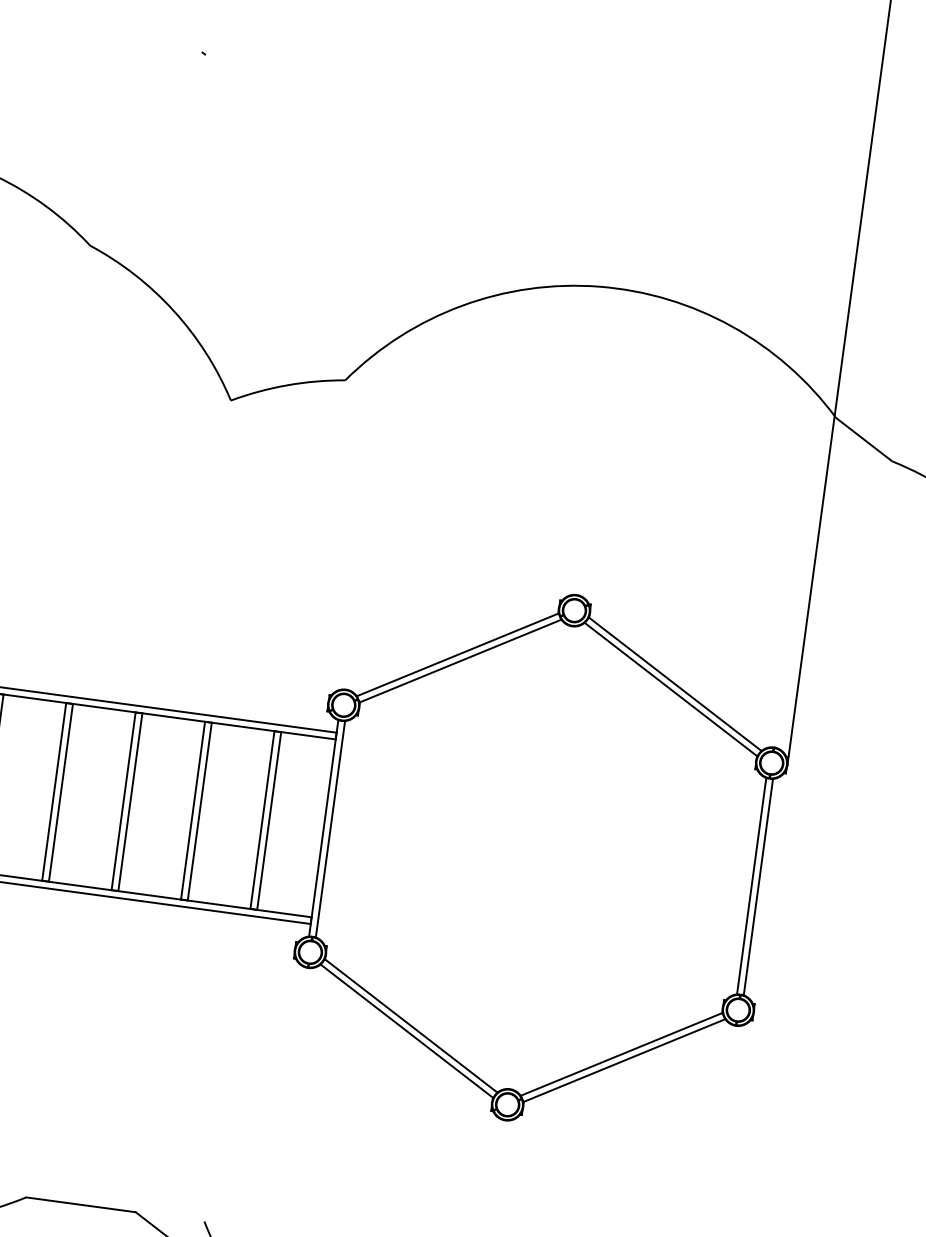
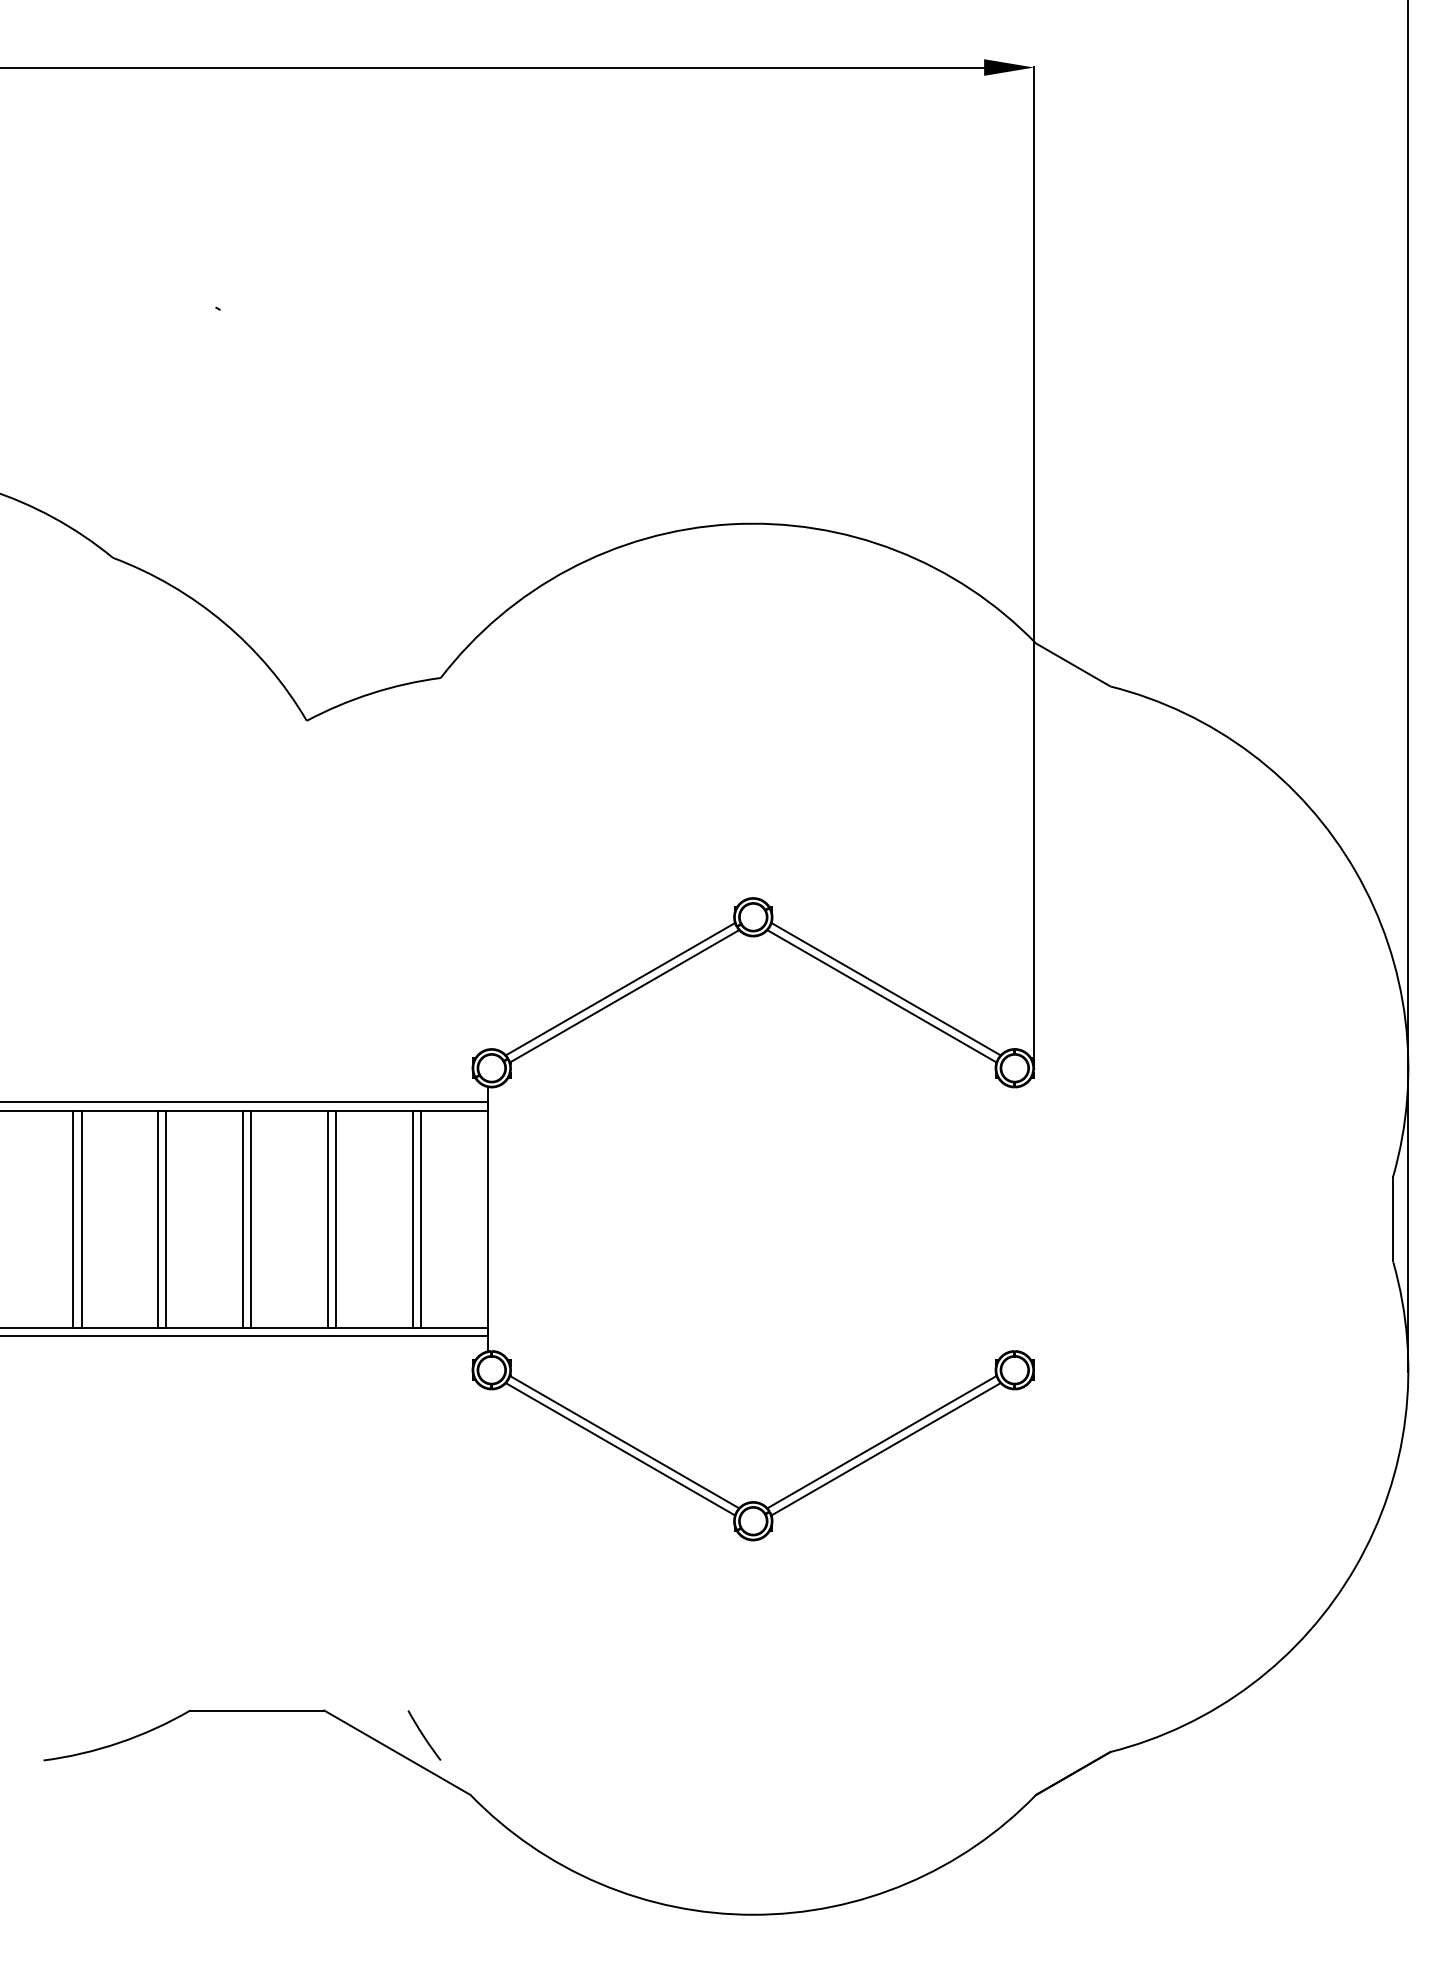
line: (330, 829) -> (495, 1219), removed
line: (751, 886) -> (1010, 1219), removed
line: (758, 887) -> (1018, 1219), removed

